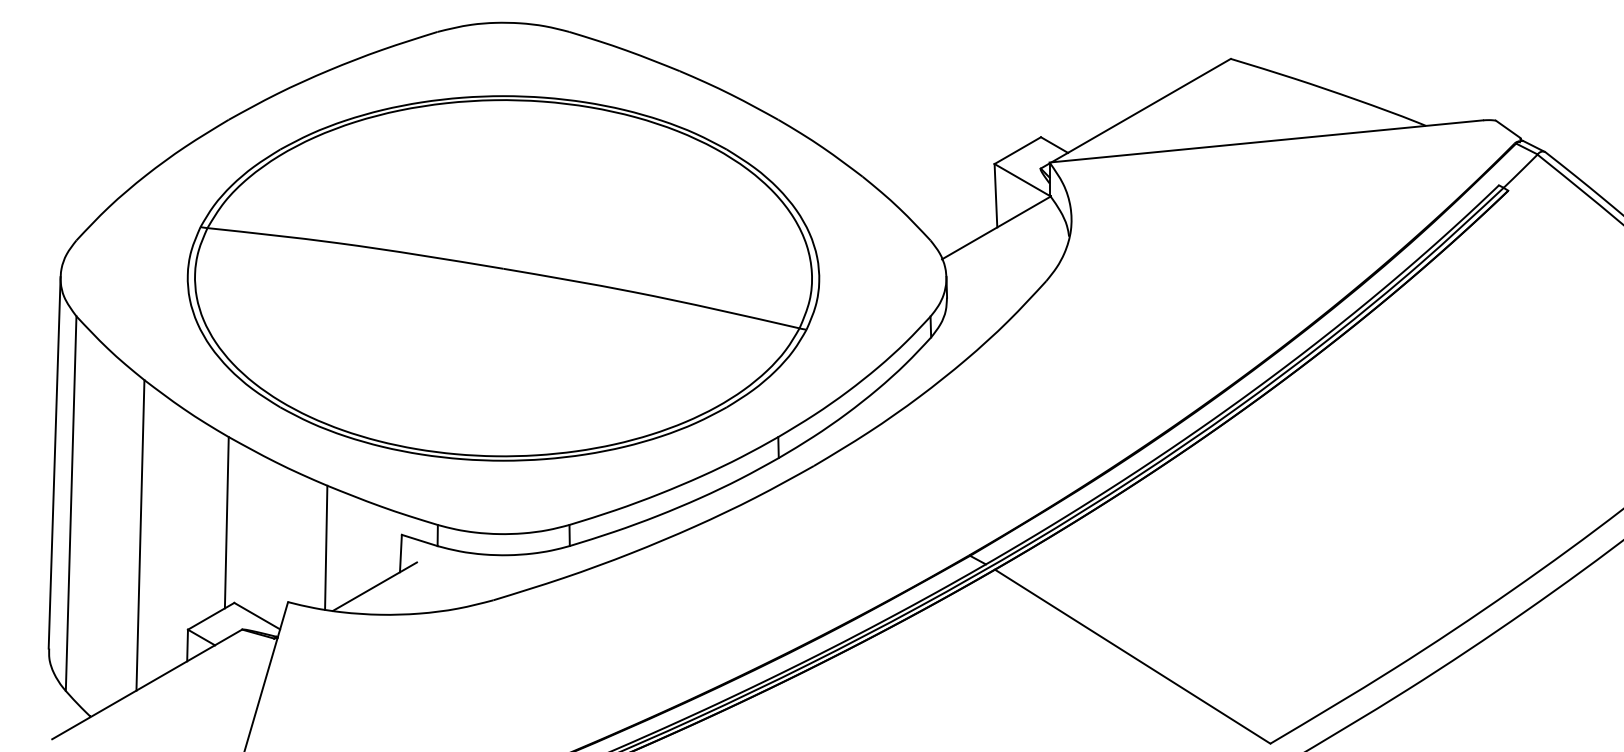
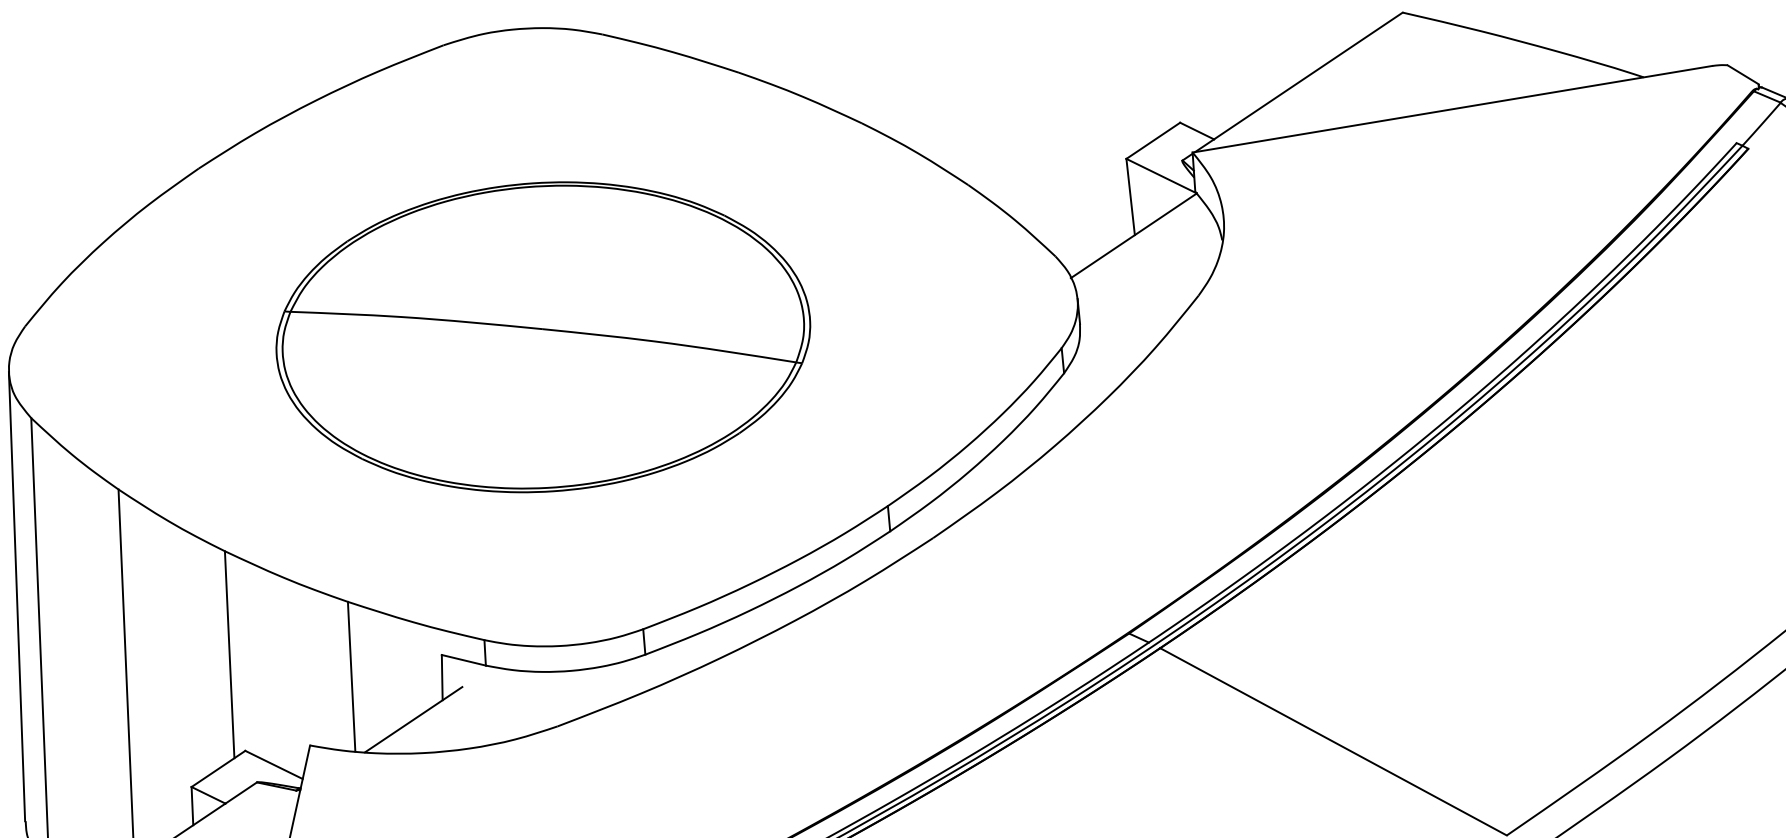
part: (503, 278) -> (543, 337), size x0.7

